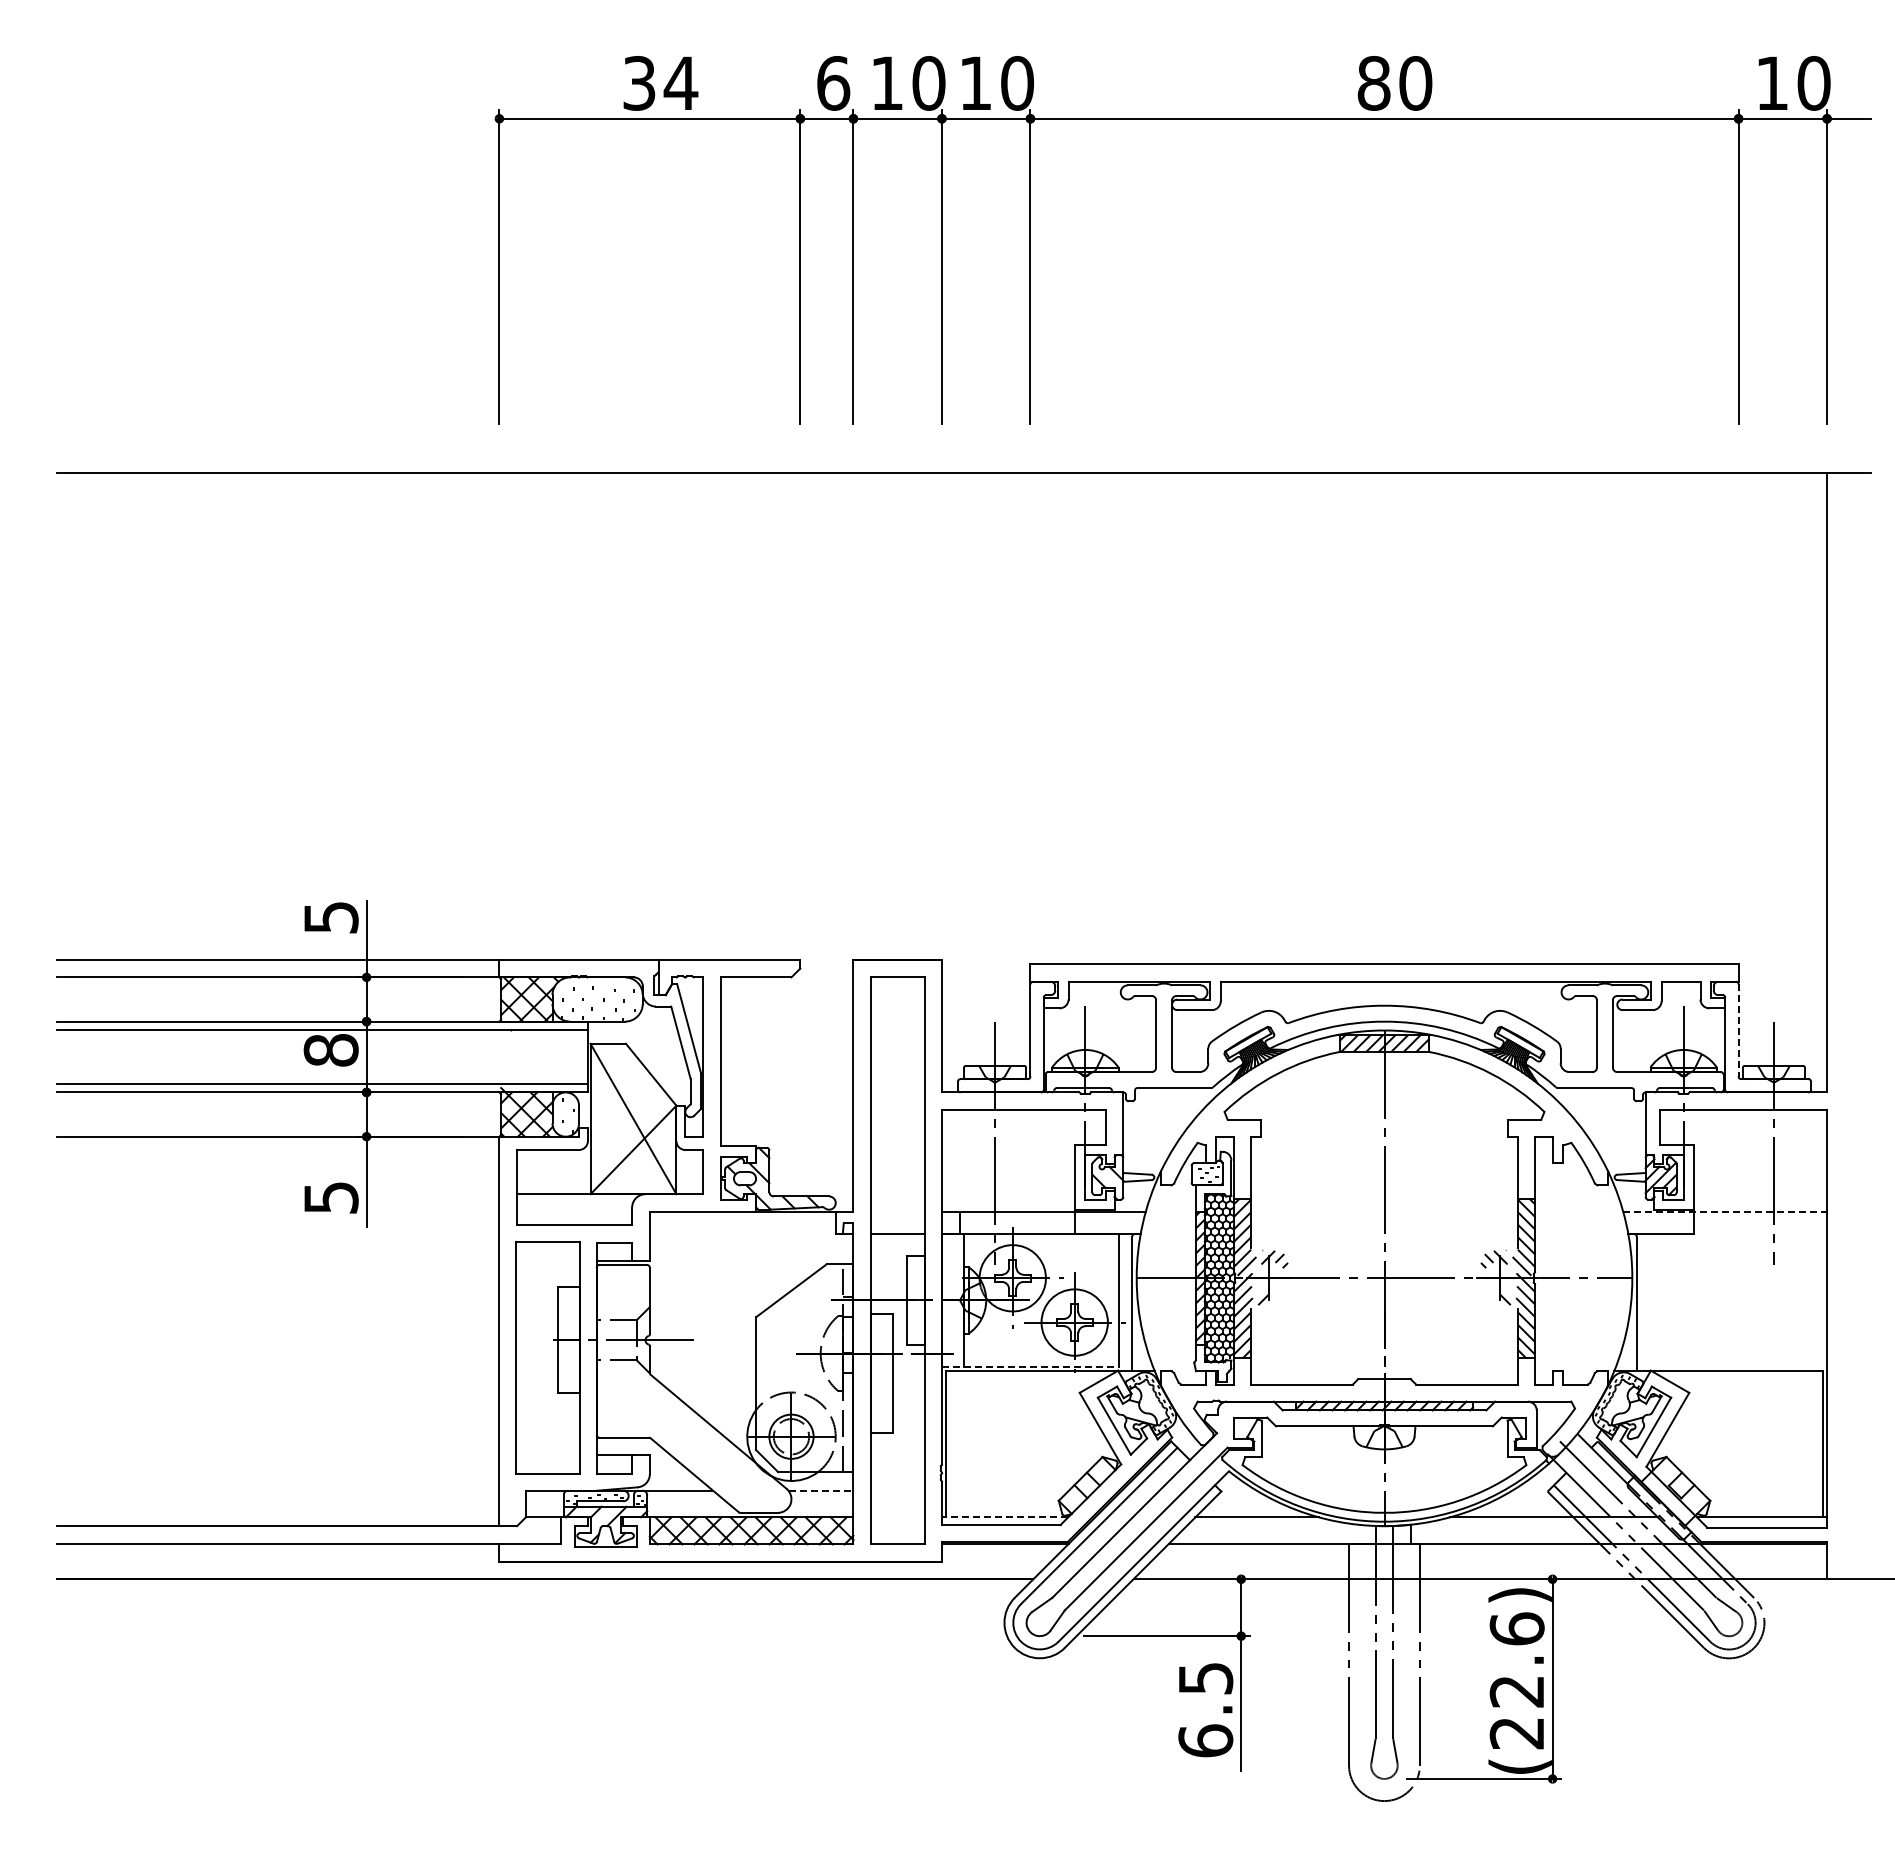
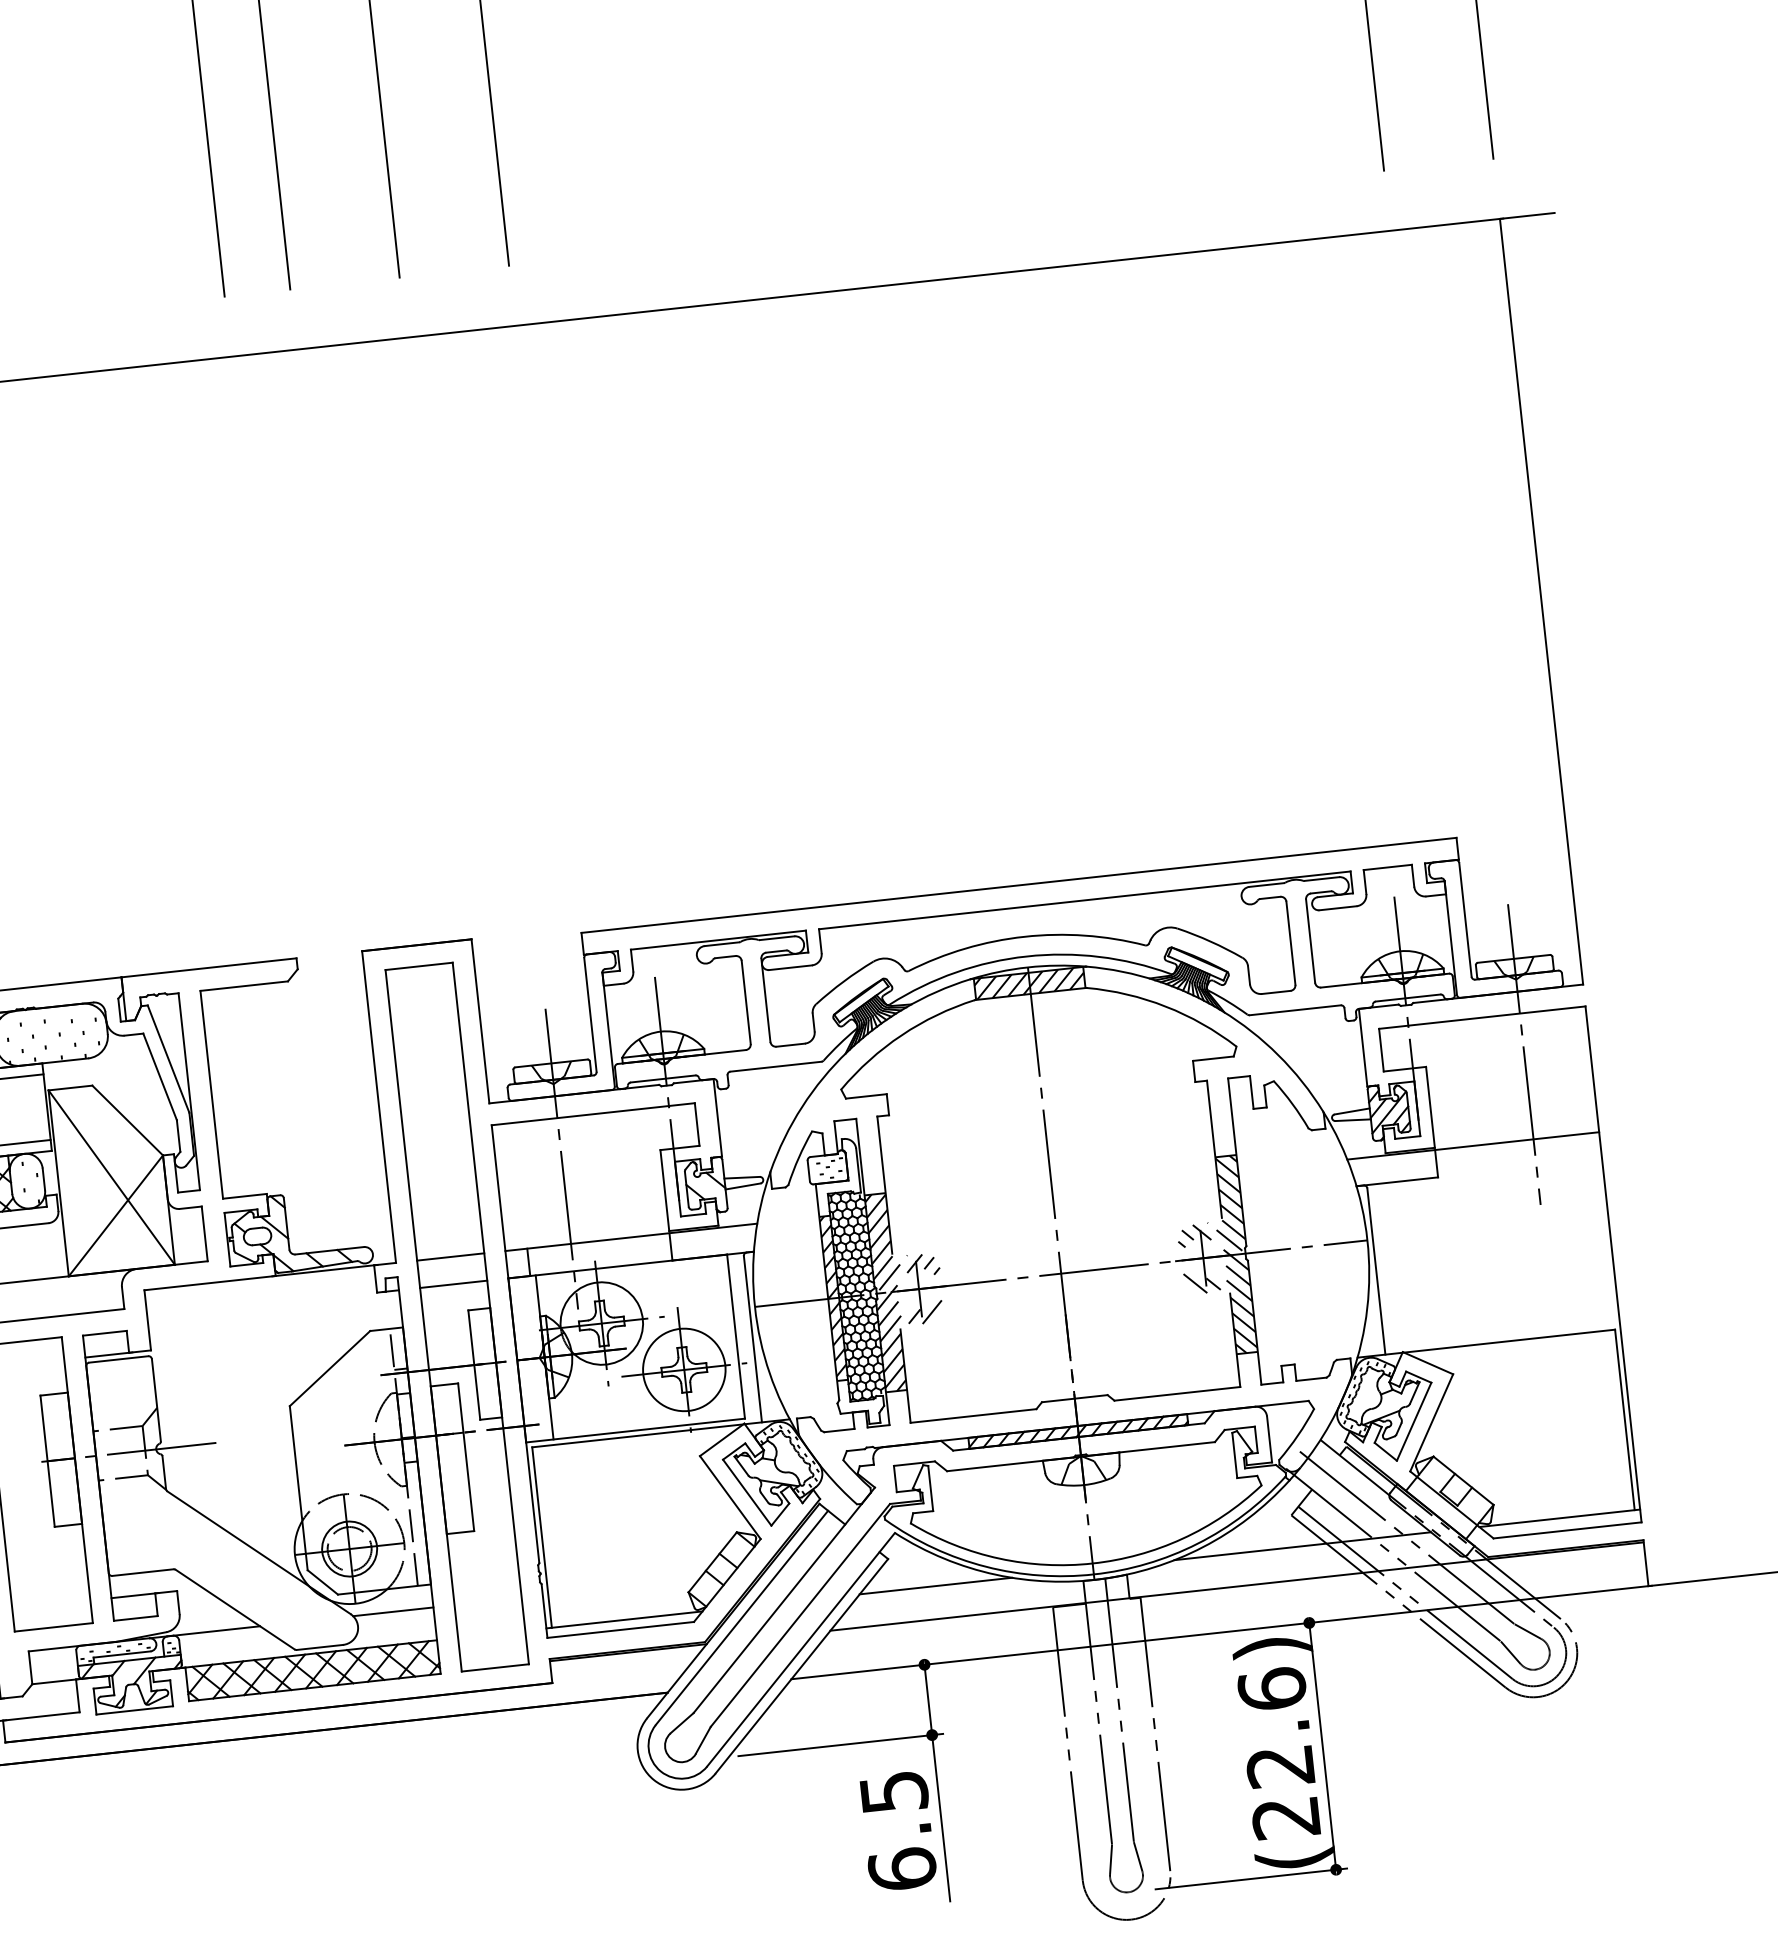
line: (1738, 1030) -> (1465, 919), dashed -> solid
line: (897, 1211) -> (450, 1256), added
line: (1725, 1211) -> (1473, 1145), dashed -> solid
line: (1277, 1297) -> (931, 1311), added
line: (1490, 1297) -> (1194, 1283), added
line: (1030, 1366) -> (635, 1430), dashed -> solid
line: (821, 1490) -> (393, 1611), dashed -> solid
line: (1004, 1517) -> (623, 1620), dashed -> solid

